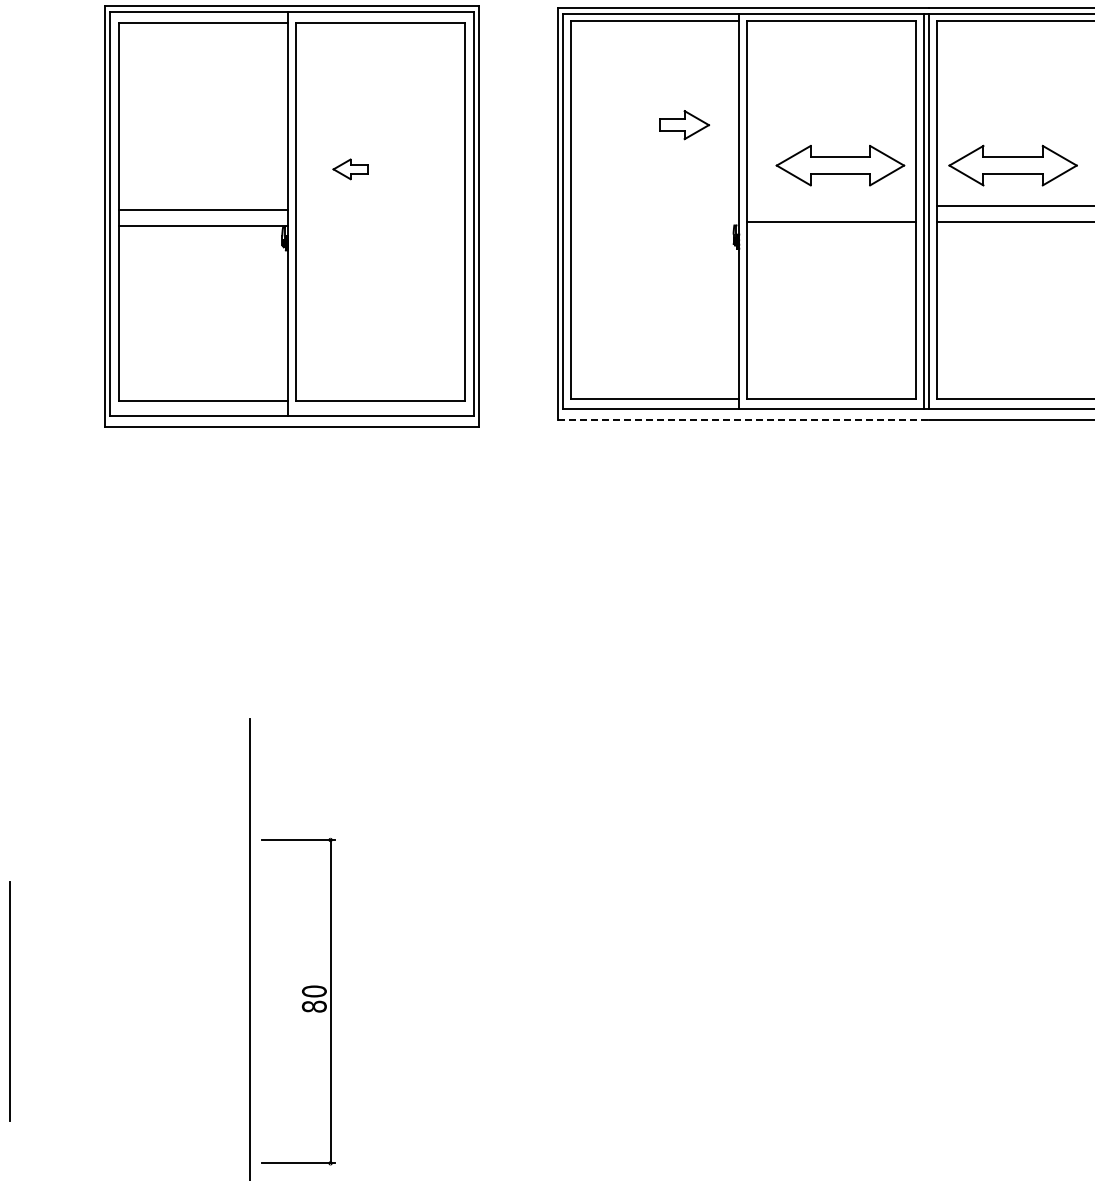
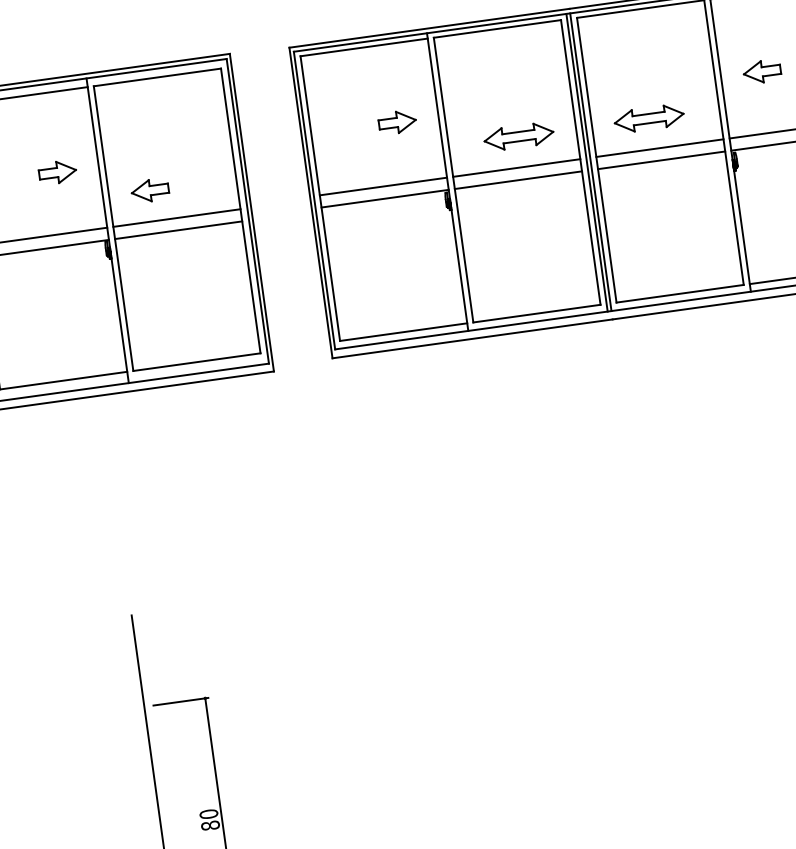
part: (233, 128) -> (57, 172), added
part: (839, 165) -> (518, 136), size x0.71
part: (1012, 165) -> (648, 118), size x0.71
part: (350, 169) -> (150, 190), size x1.43
line: (654, 205) -> (383, 186), added
line: (831, 205) -> (516, 167), added
line: (380, 209) -> (176, 217), added
line: (654, 222) -> (384, 199), added
line: (380, 225) -> (178, 229), added
line: (743, 420) -> (472, 338), dashed -> solid

